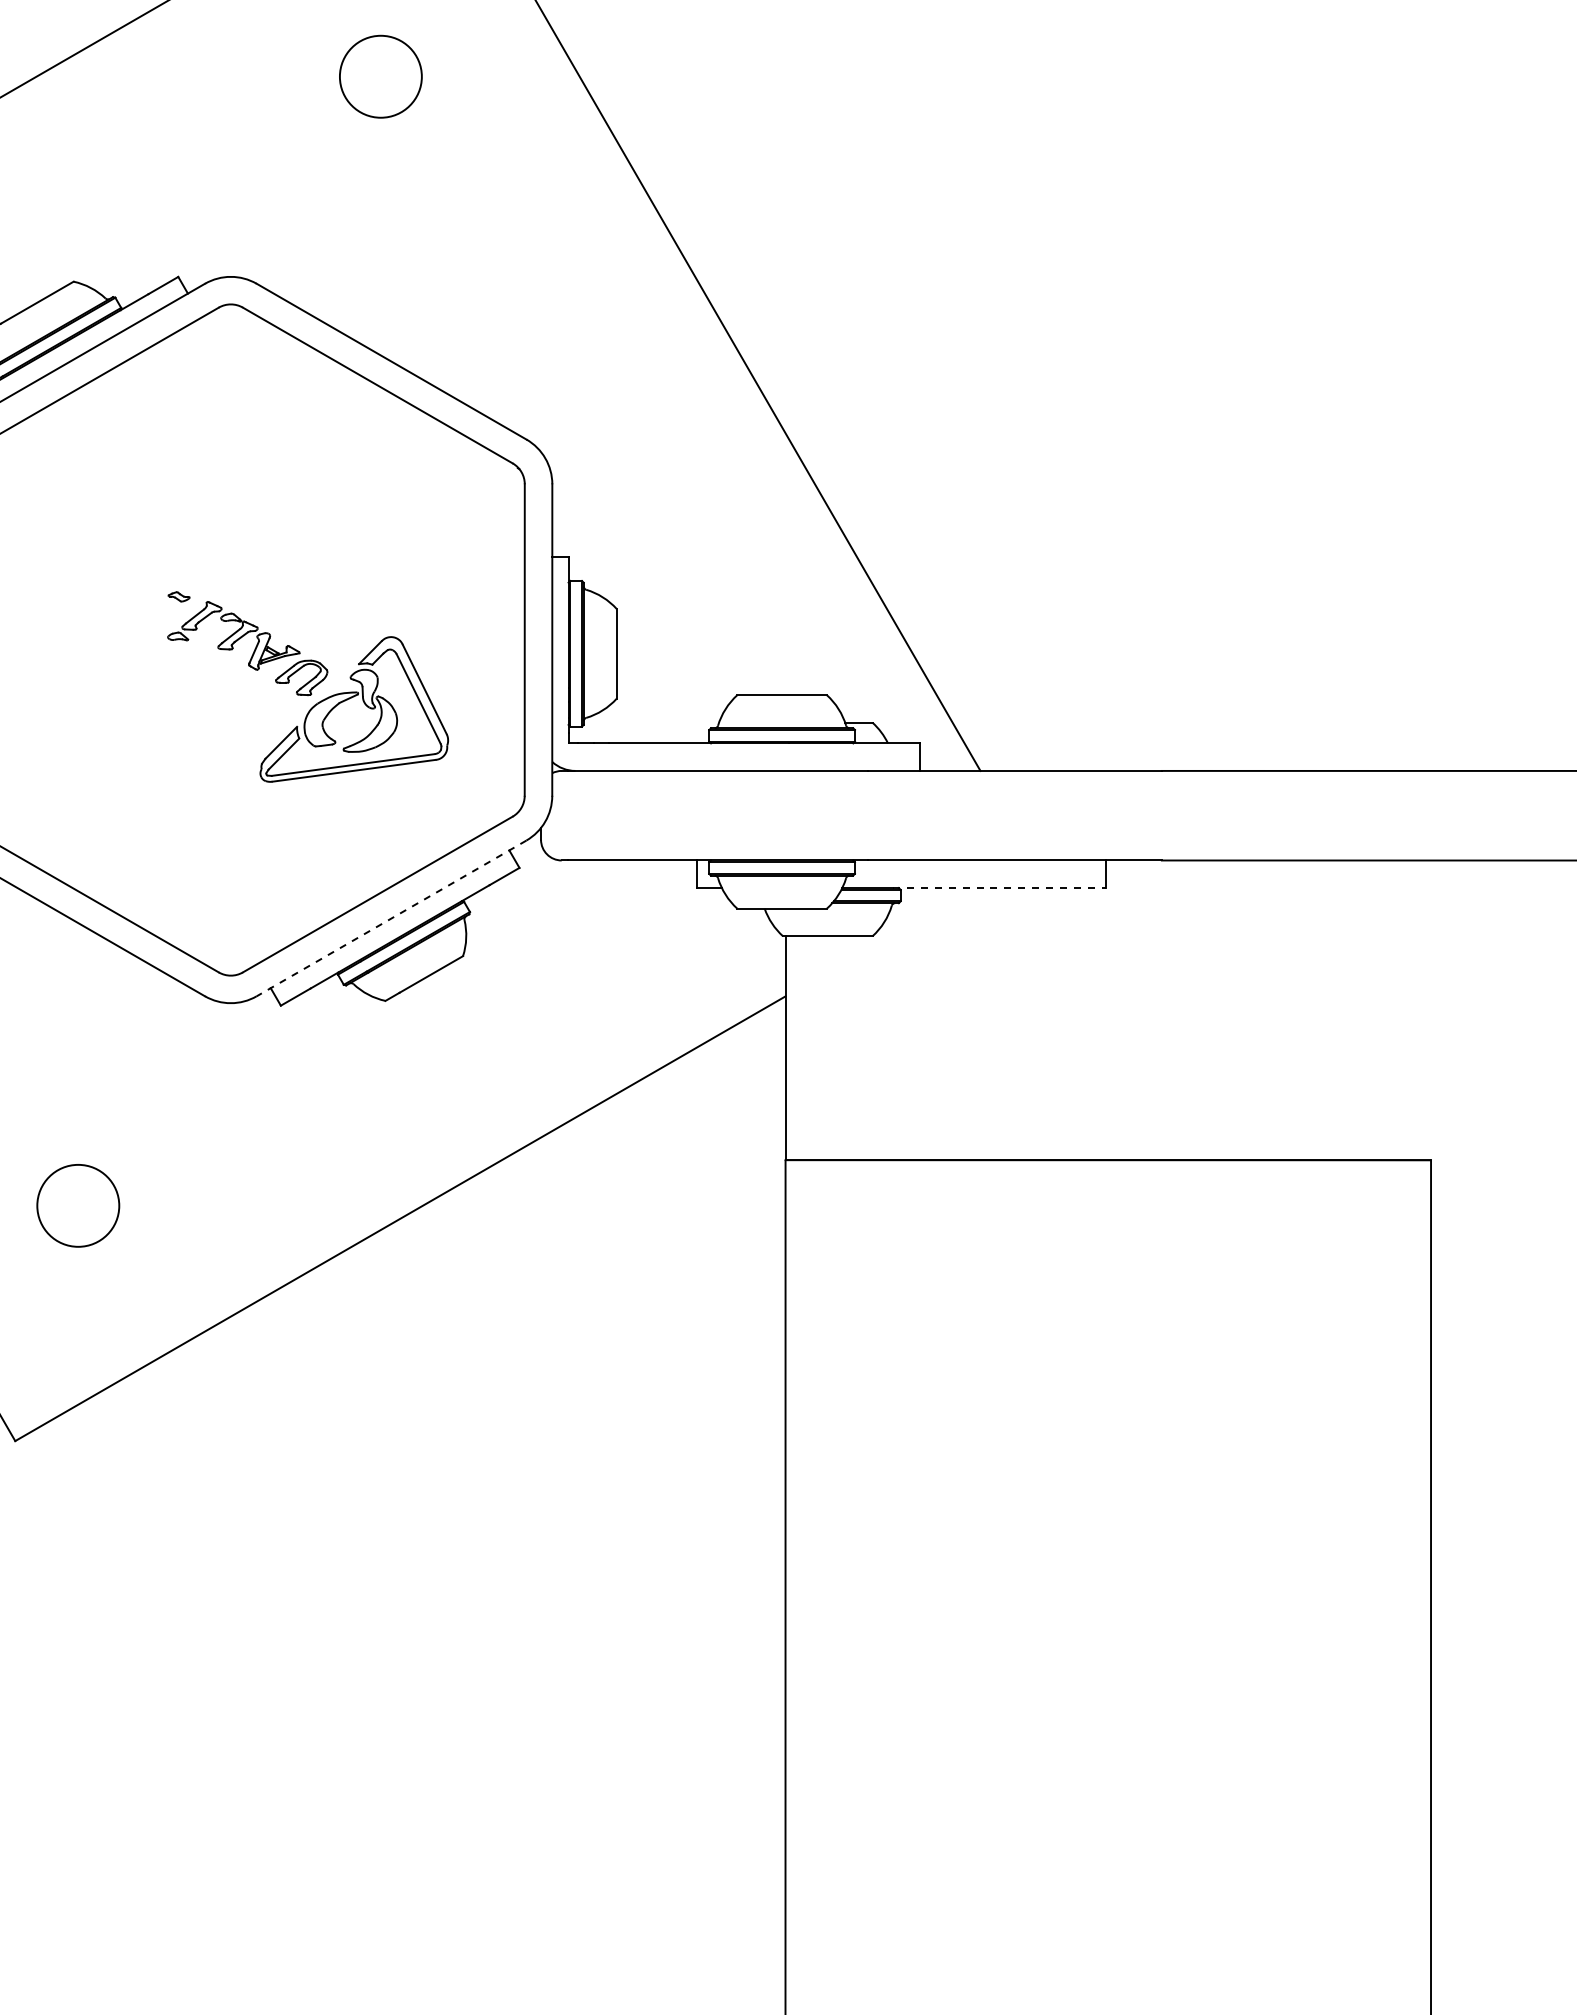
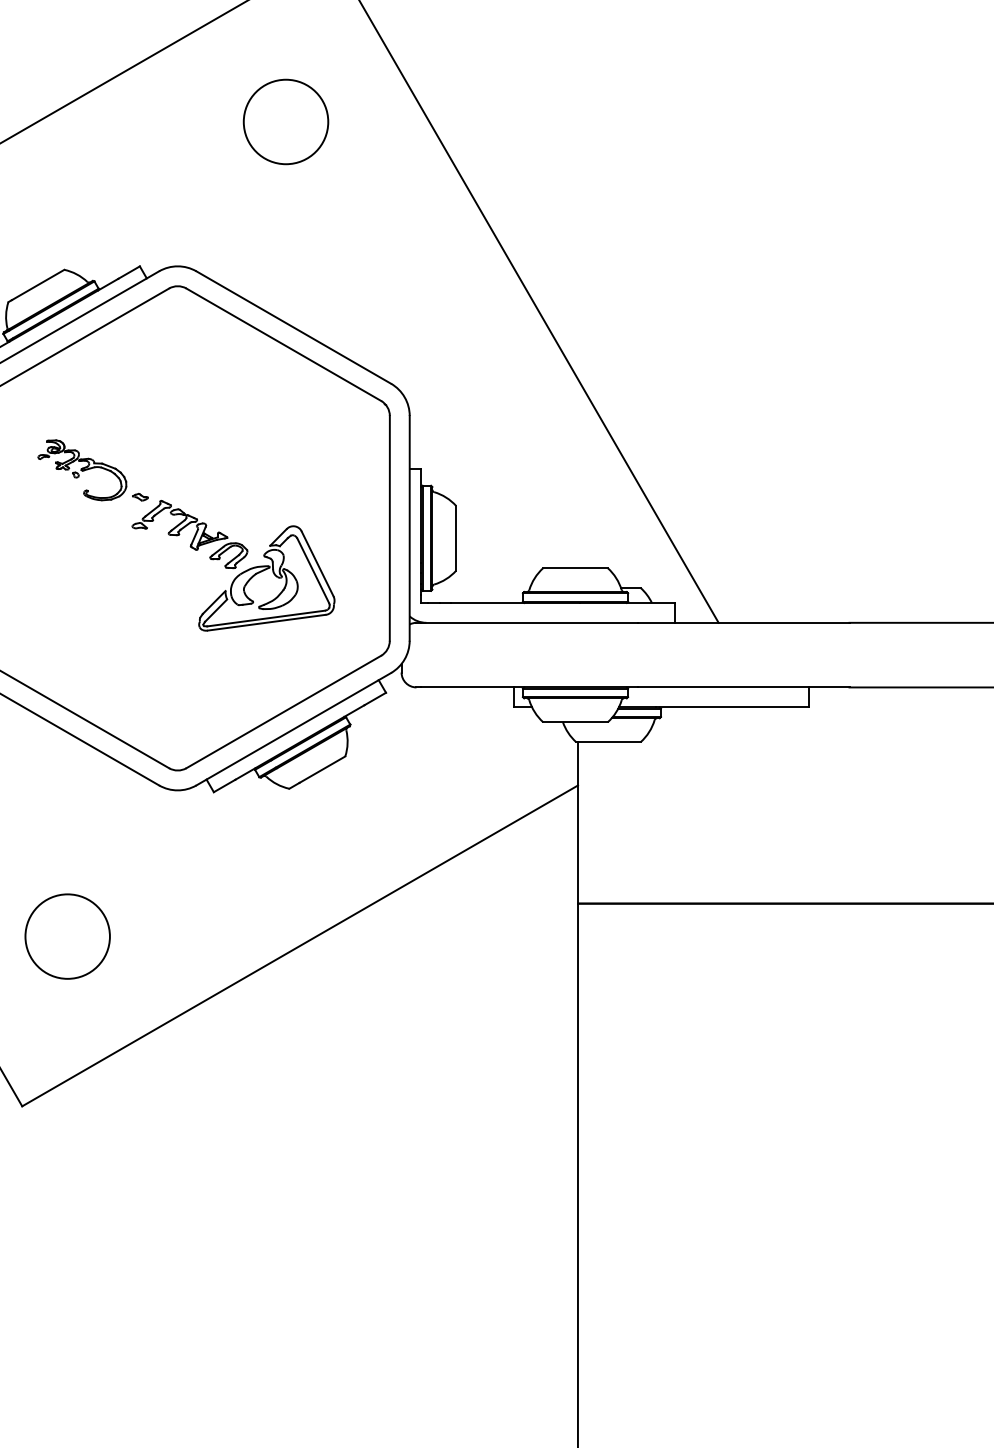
circle: (380, 76) -> (285, 121), size x1.43
part: (98, 559) -> (82, 470), added
line: (1000, 888) -> (733, 707), dashed -> solid
line: (391, 918) -> (293, 729), dashed -> solid
circle: (77, 1205) -> (67, 936), size x1.43

